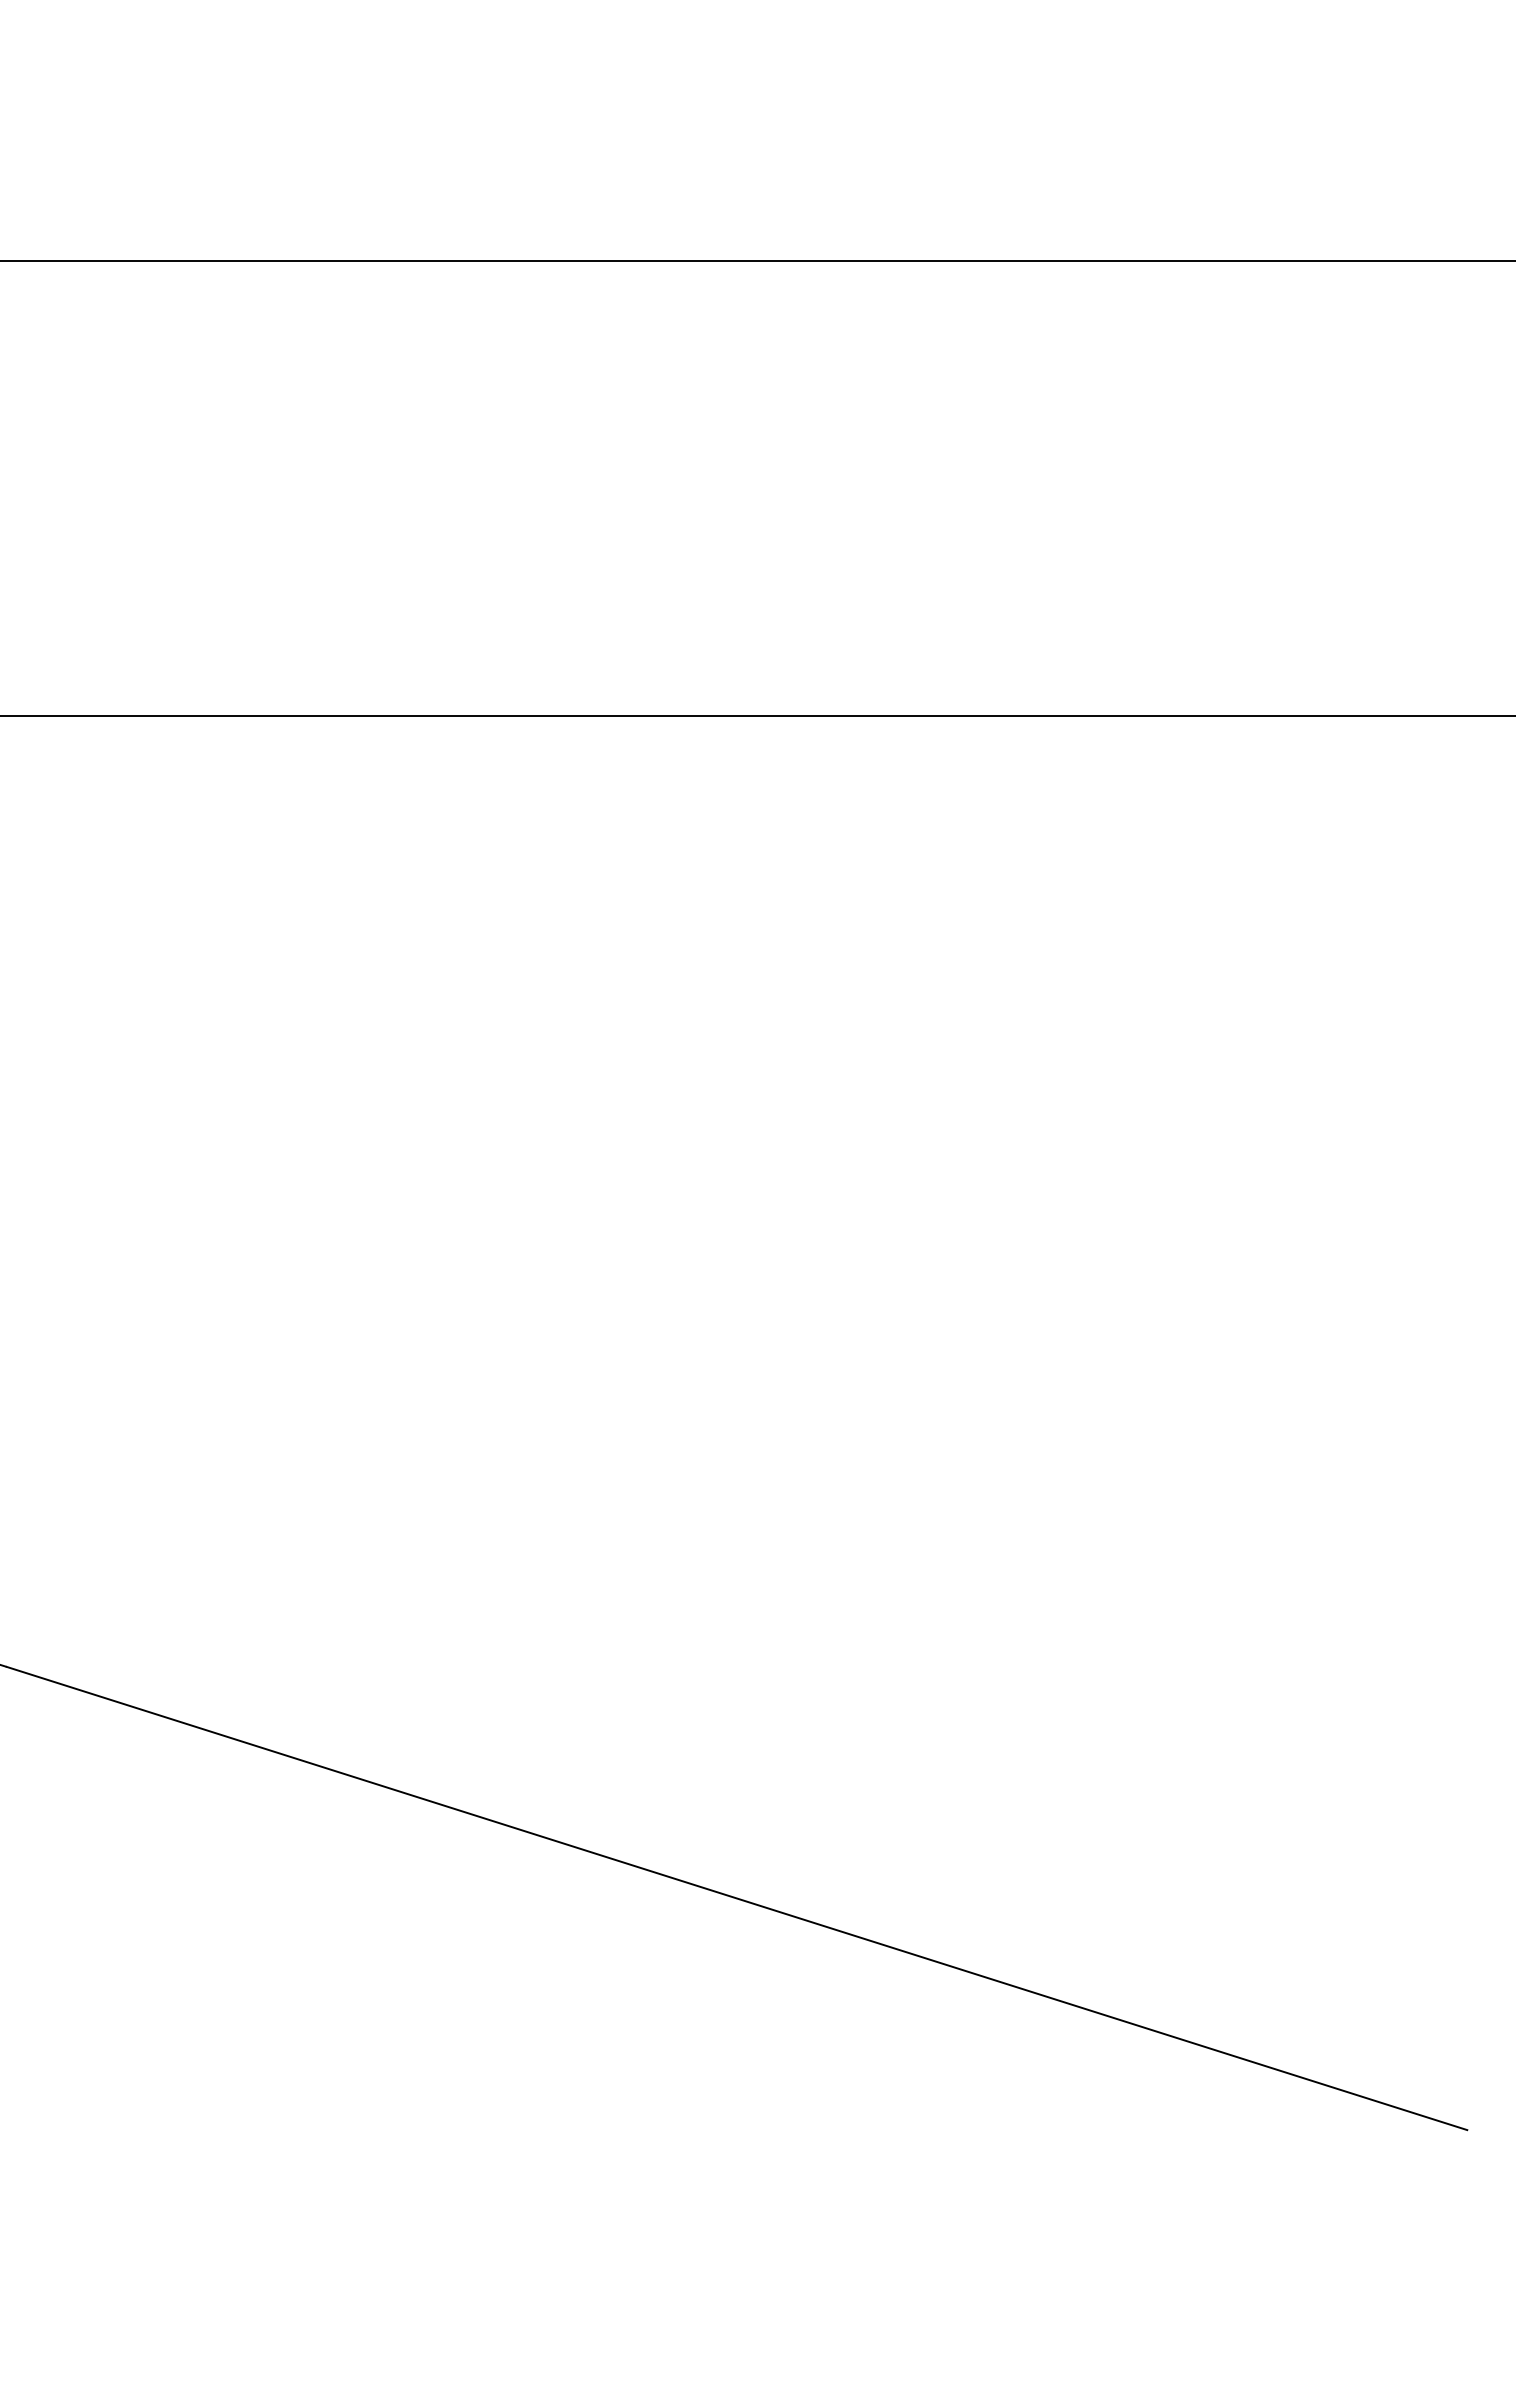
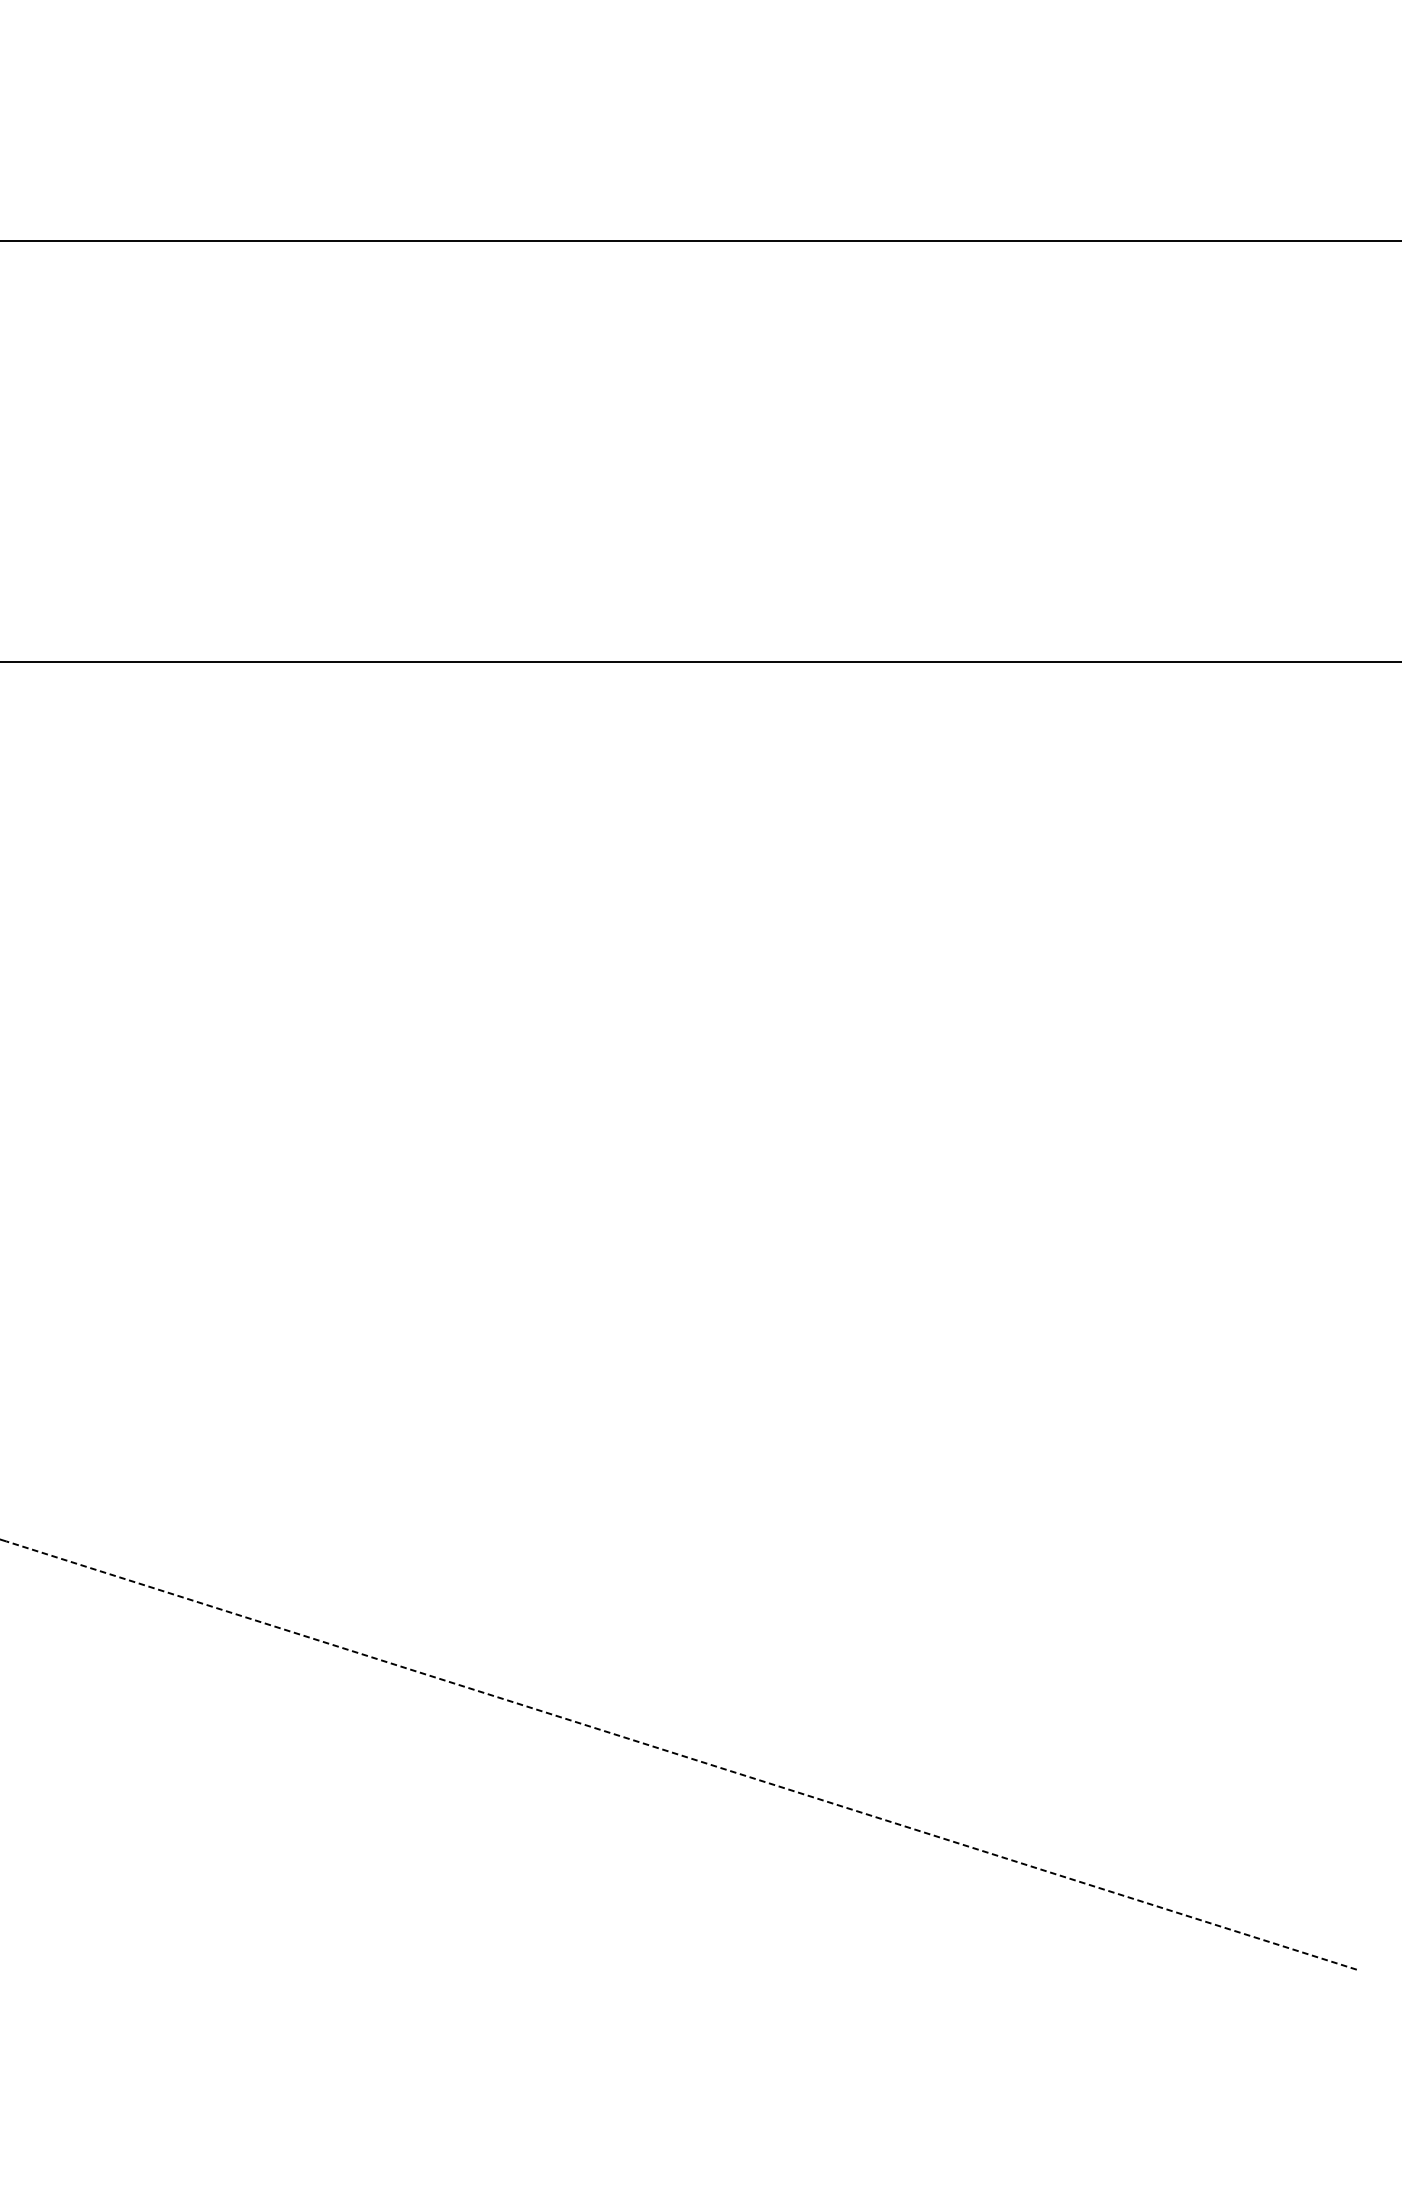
line: (736, 1898) -> (681, 1755), solid -> dashed

